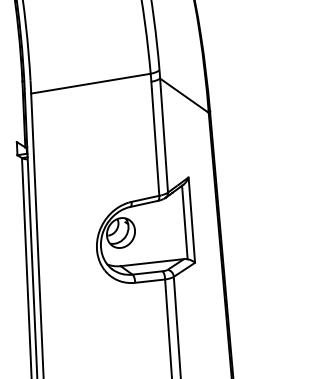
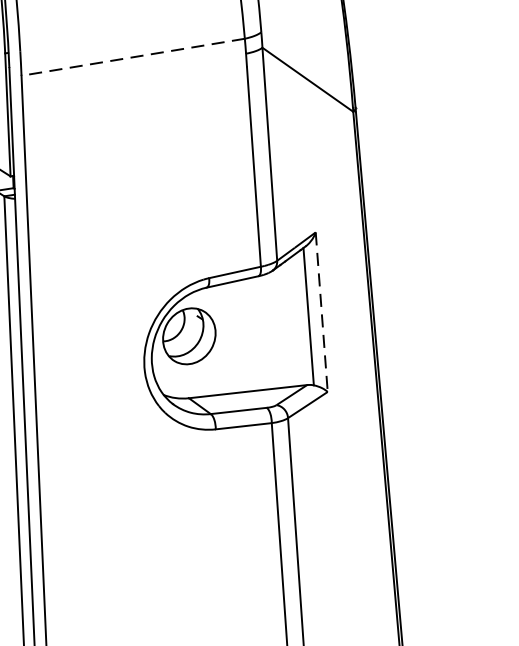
line: (90, 83) -> (132, 56), solid -> dashed
line: (191, 220) -> (321, 312), solid -> dashed

